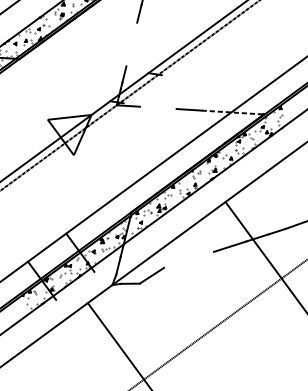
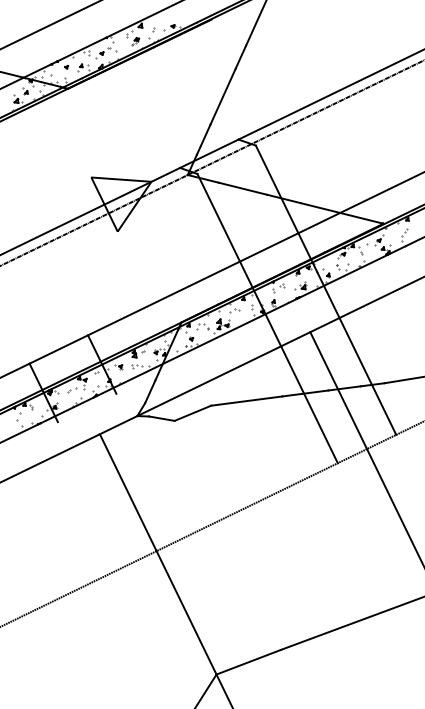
line: (131, 44) -> (222, 96), added
line: (157, 107) -> (242, 188), added
line: (233, 112) -> (342, 213), dashed -> solid
line: (230, 169) -> (325, 289), added
line: (192, 197) -> (267, 318), added
line: (188, 259) -> (246, 400), added

